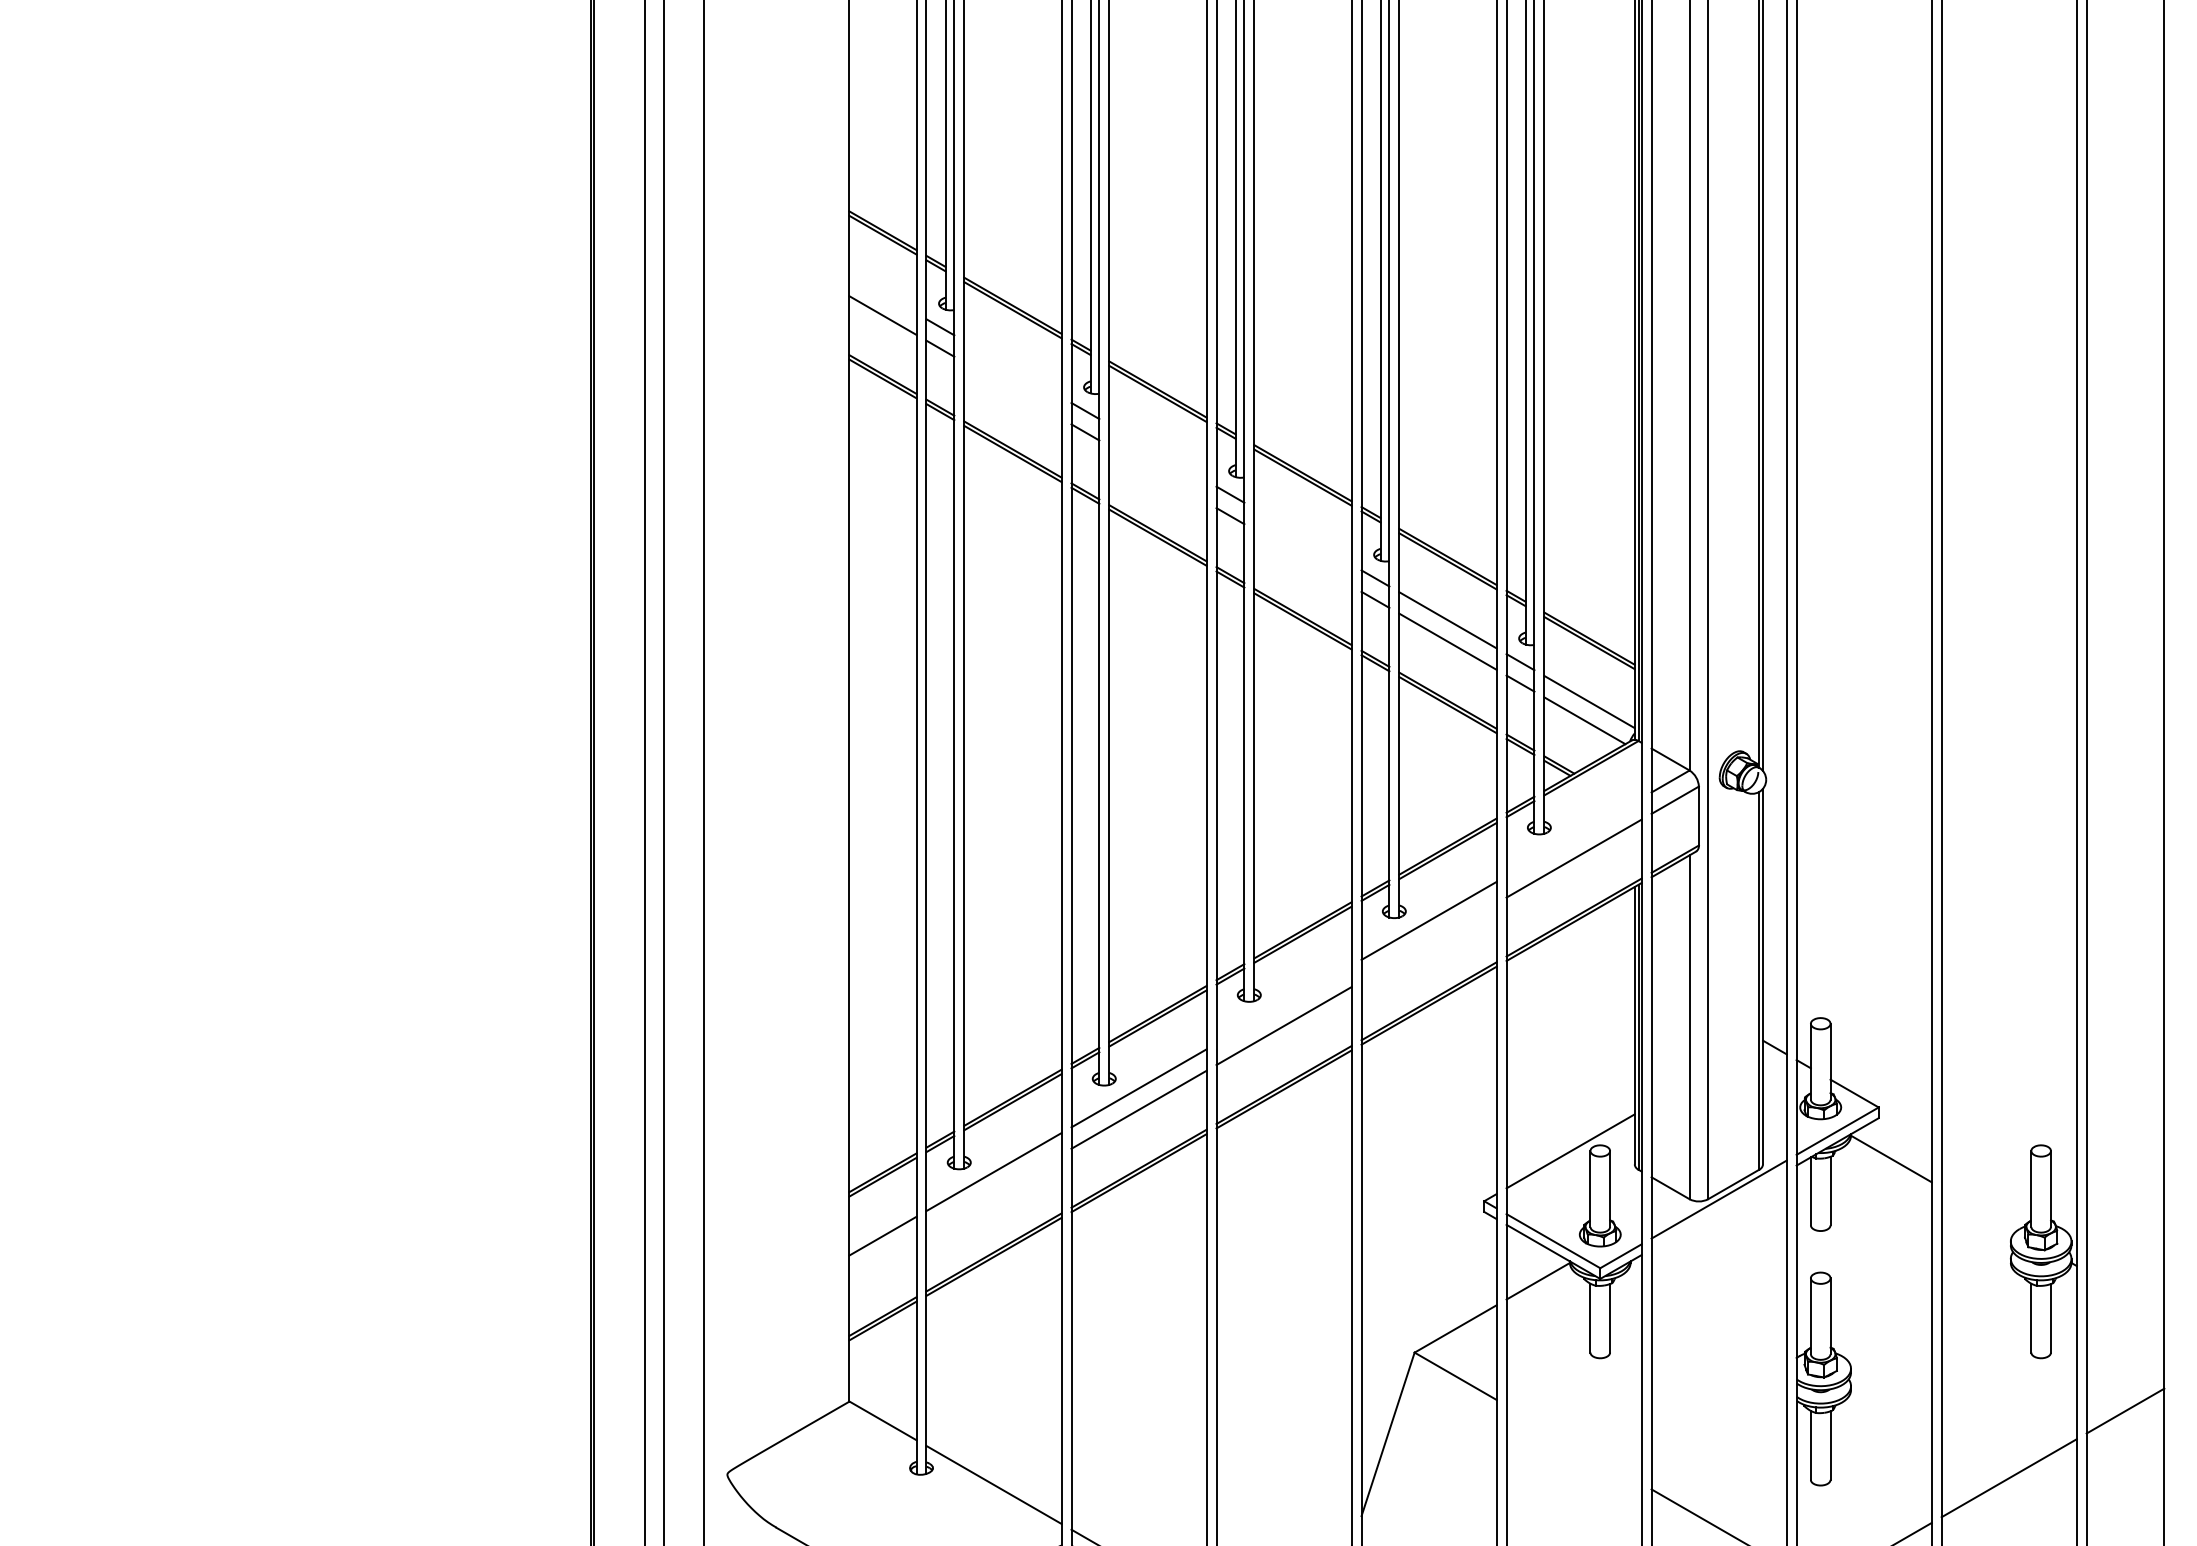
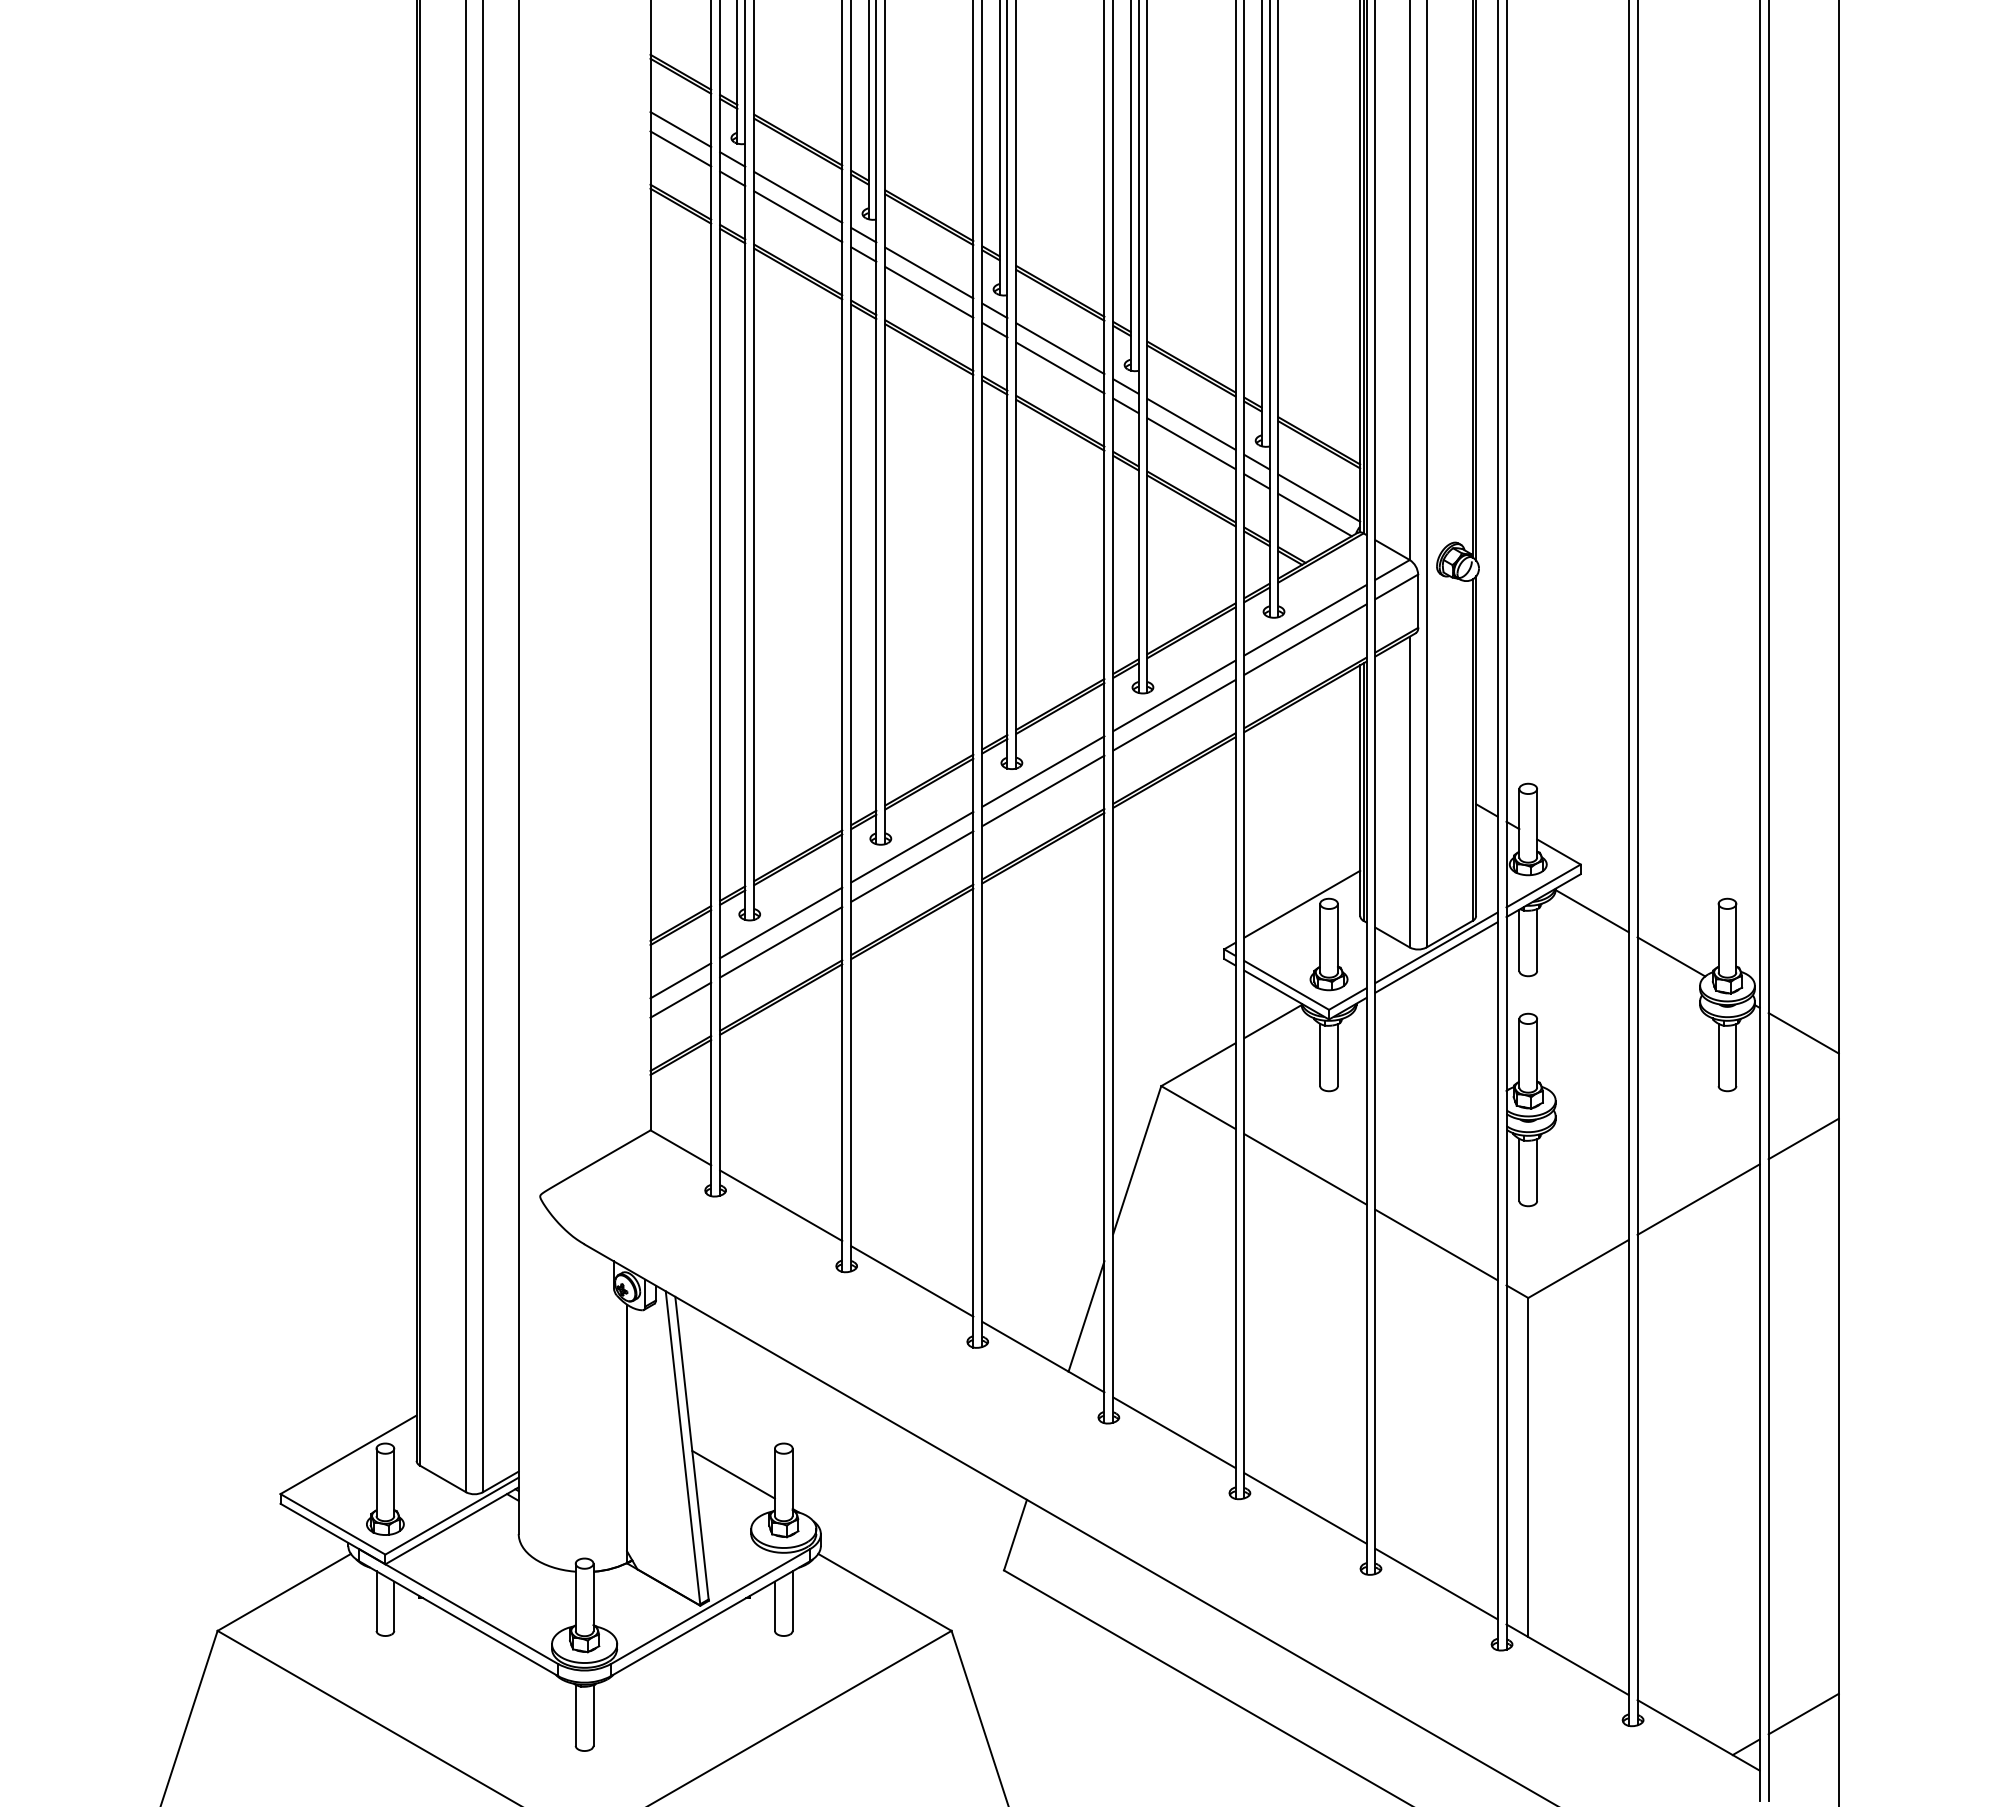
line: (882, 294) -> (680, 129), added
line: (1013, 368) -> (798, 196), added
line: (1013, 390) -> (798, 216), added
line: (1158, 452) -> (929, 272), added
line: (1158, 473) -> (929, 291), added
line: (1303, 536) -> (1060, 348), added
line: (1303, 557) -> (1060, 367), added
line: (1574, 837) -> (1305, 620), added
line: (1429, 942) -> (1174, 715), added
line: (1284, 1004) -> (1043, 771), added
line: (994, 1193) -> (781, 942), added
line: (1979, 1209) -> (1671, 956), added
line: (1719, 1210) -> (1436, 957), added
line: (882, 1256) -> (680, 999), added
line: (2125, 1294) -> (1803, 1033), added
line: (1574, 1444) -> (1305, 1169), added

